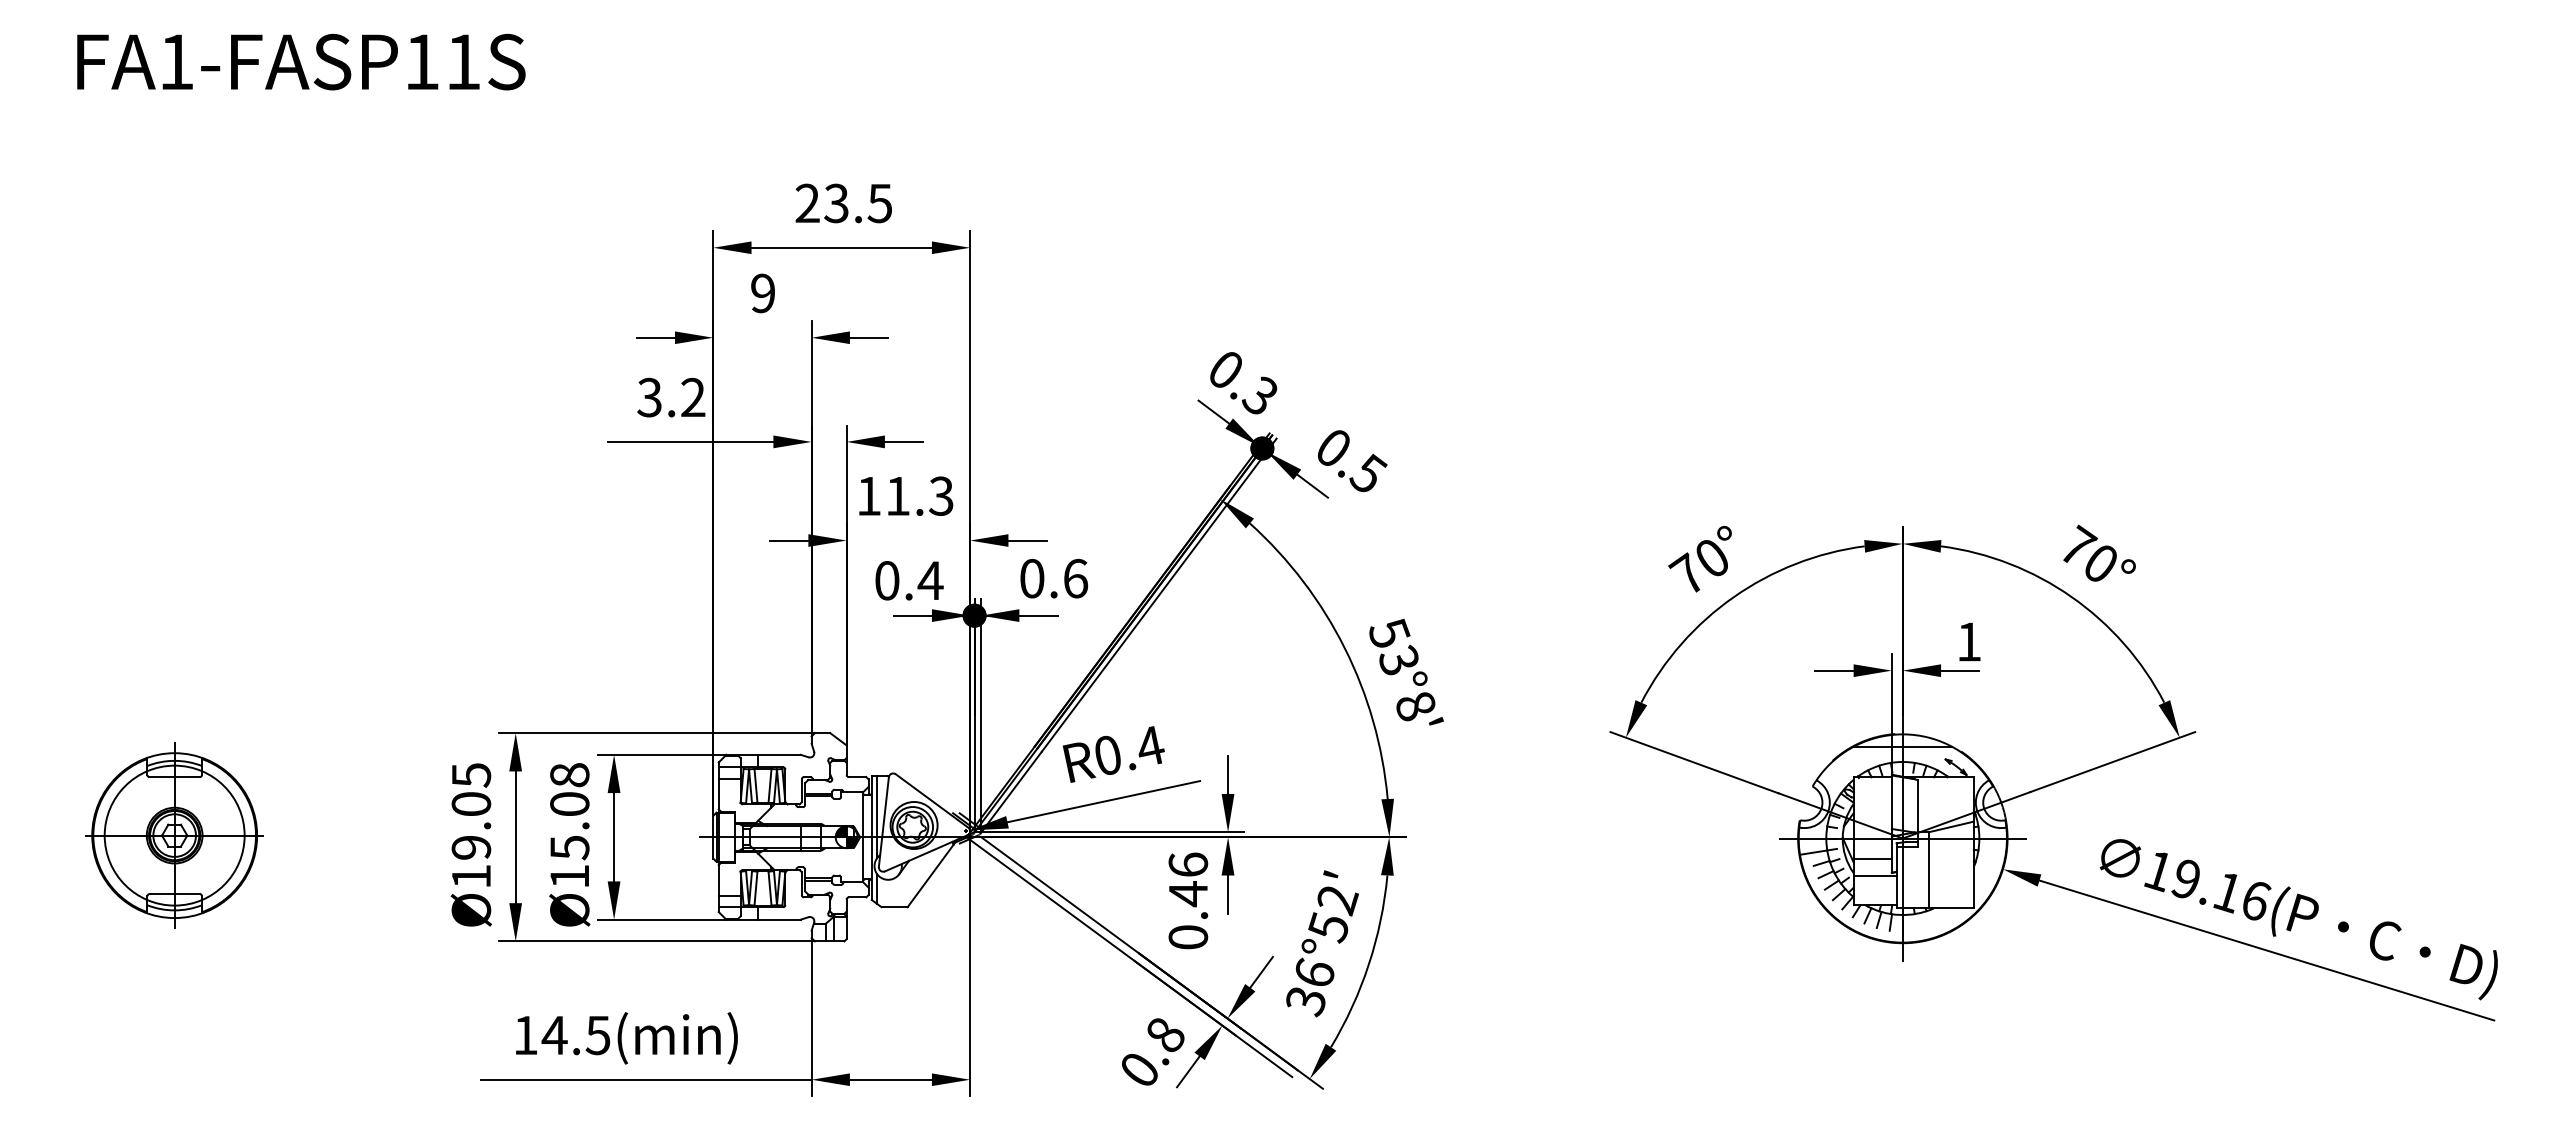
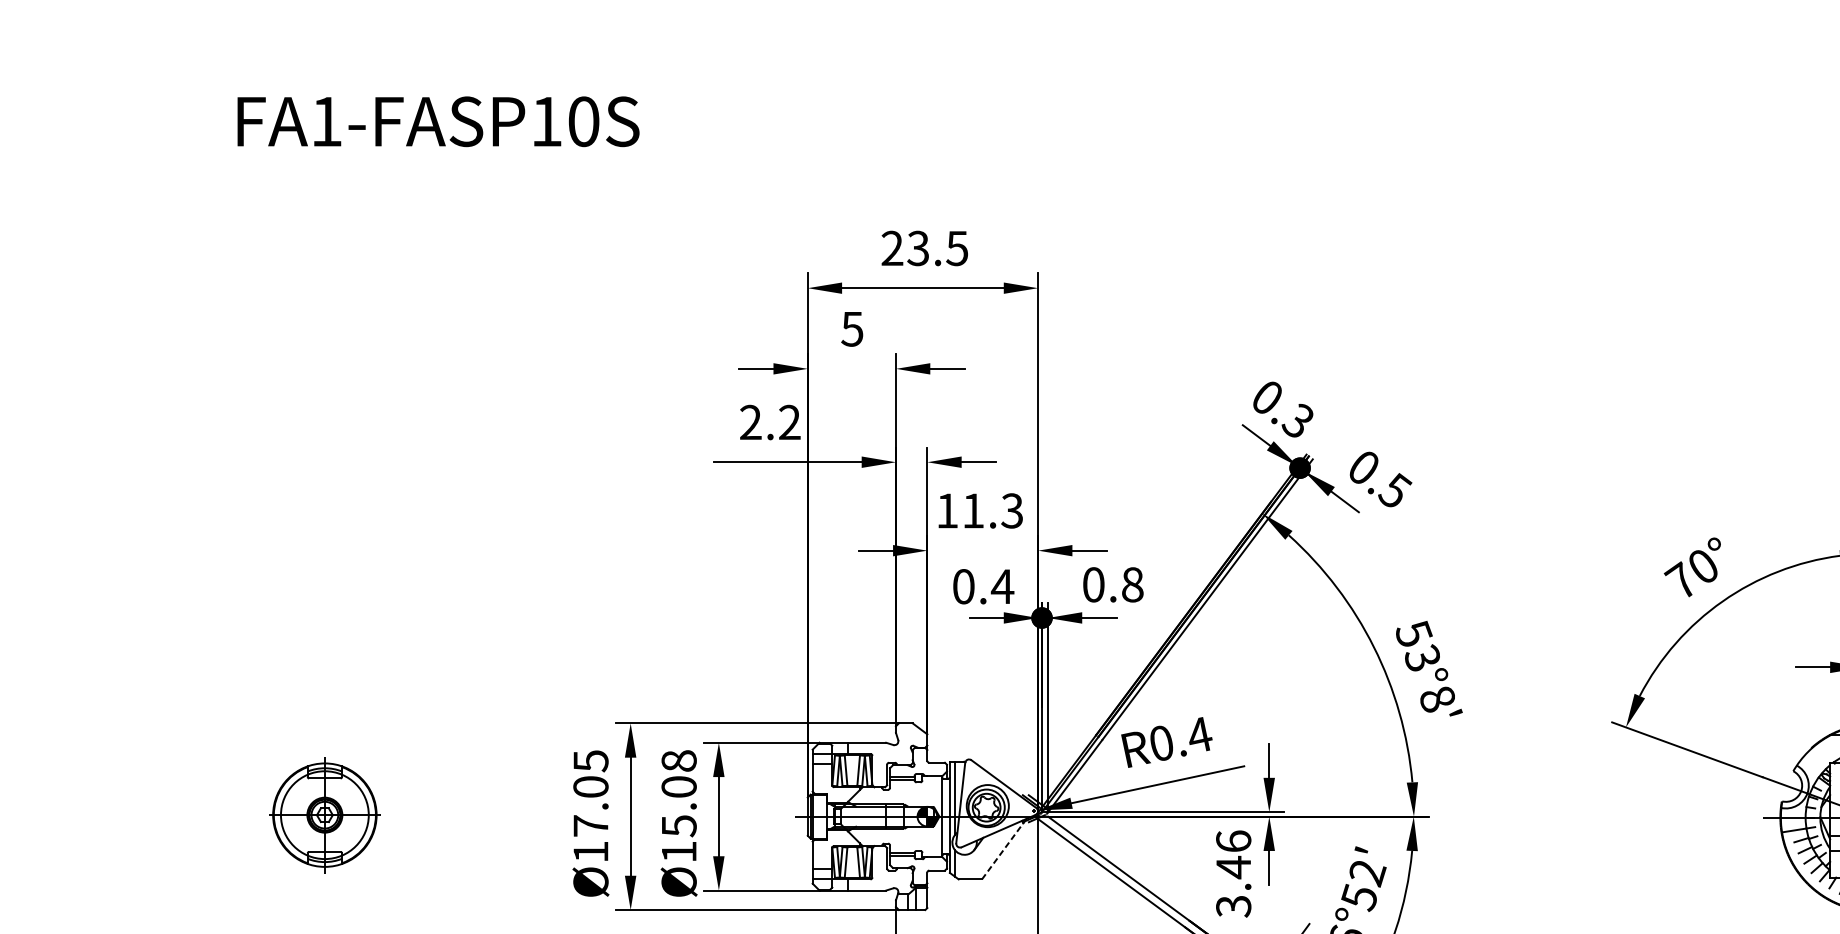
text: (463, 61) -> (583, 121), FA1-FASP11S -> FA1-FASP10S
text: (762, 293) -> (851, 329), 9 -> 5
text: (649, 397) -> (750, 422), 3.2 -> 2.2
text: (1075, 578) -> (1132, 584), 0.6 -> 0.8
part: (174, 835) -> (324, 815), size x0.7
text: (471, 847) -> (591, 825), Ø19.05 -> Ø17.05
line: (932, 873) -> (1004, 849), solid -> dashed
text: (1188, 937) -> (1233, 906), 0.46 -> 3.46

